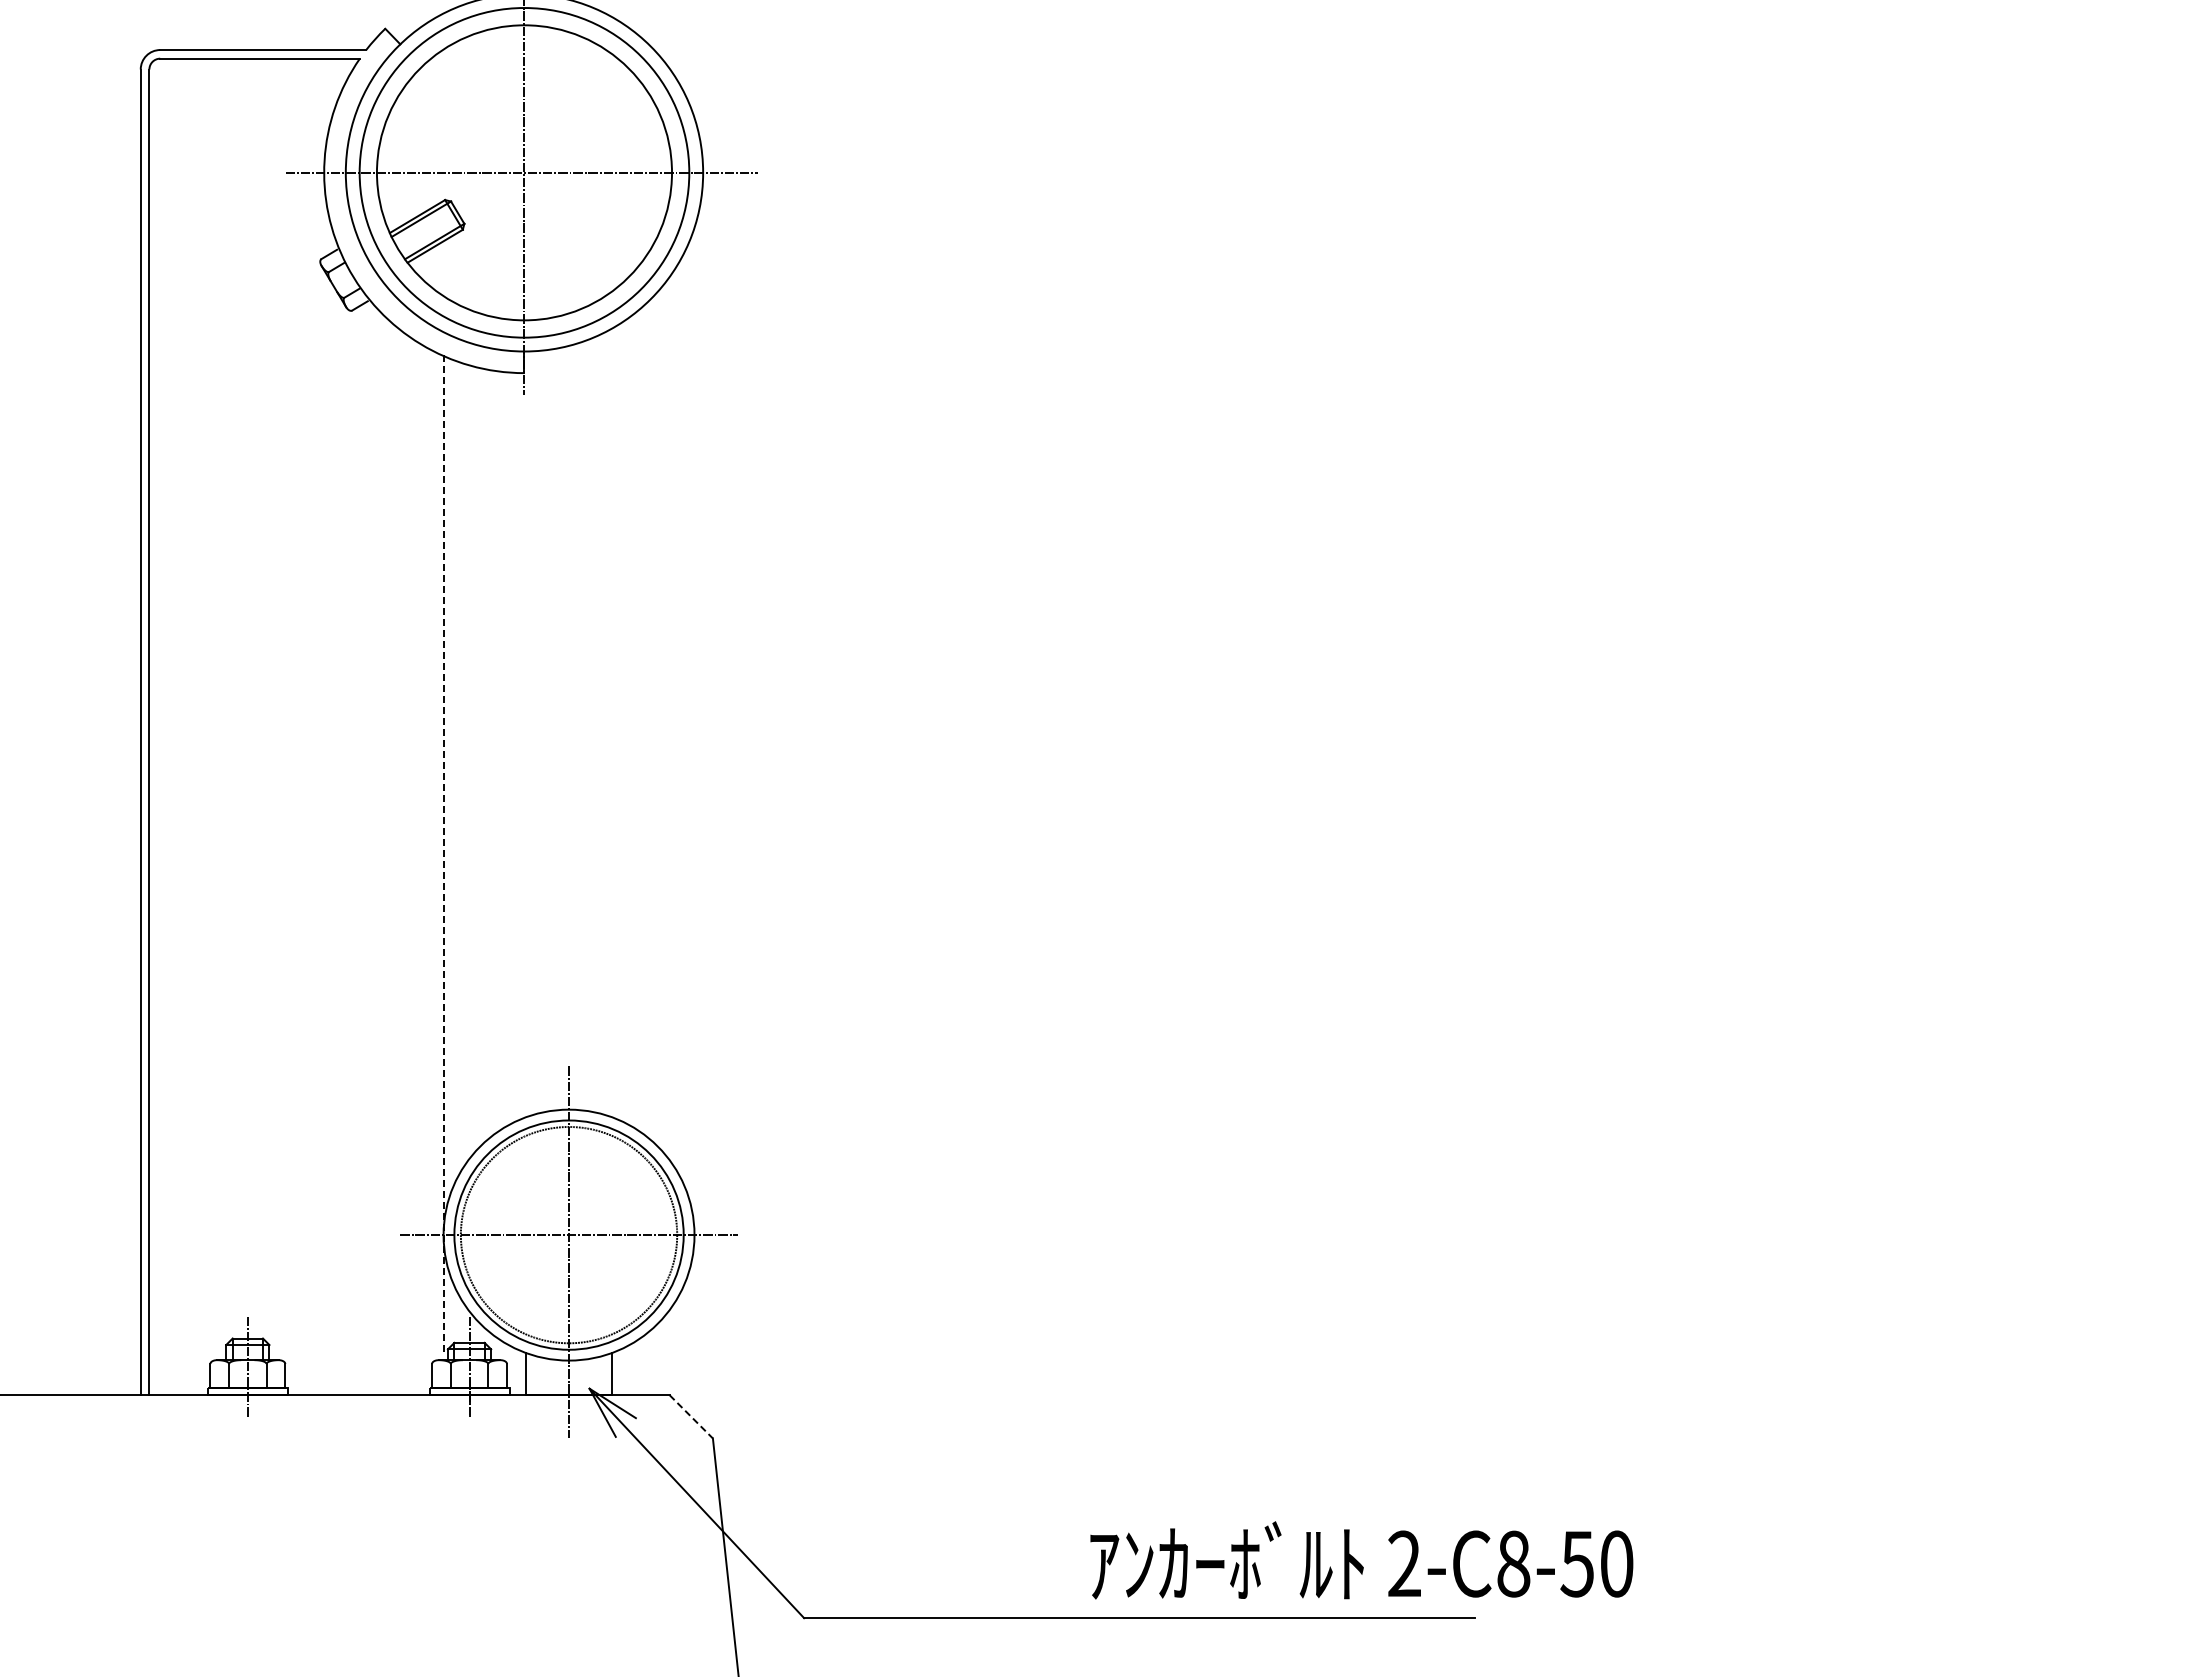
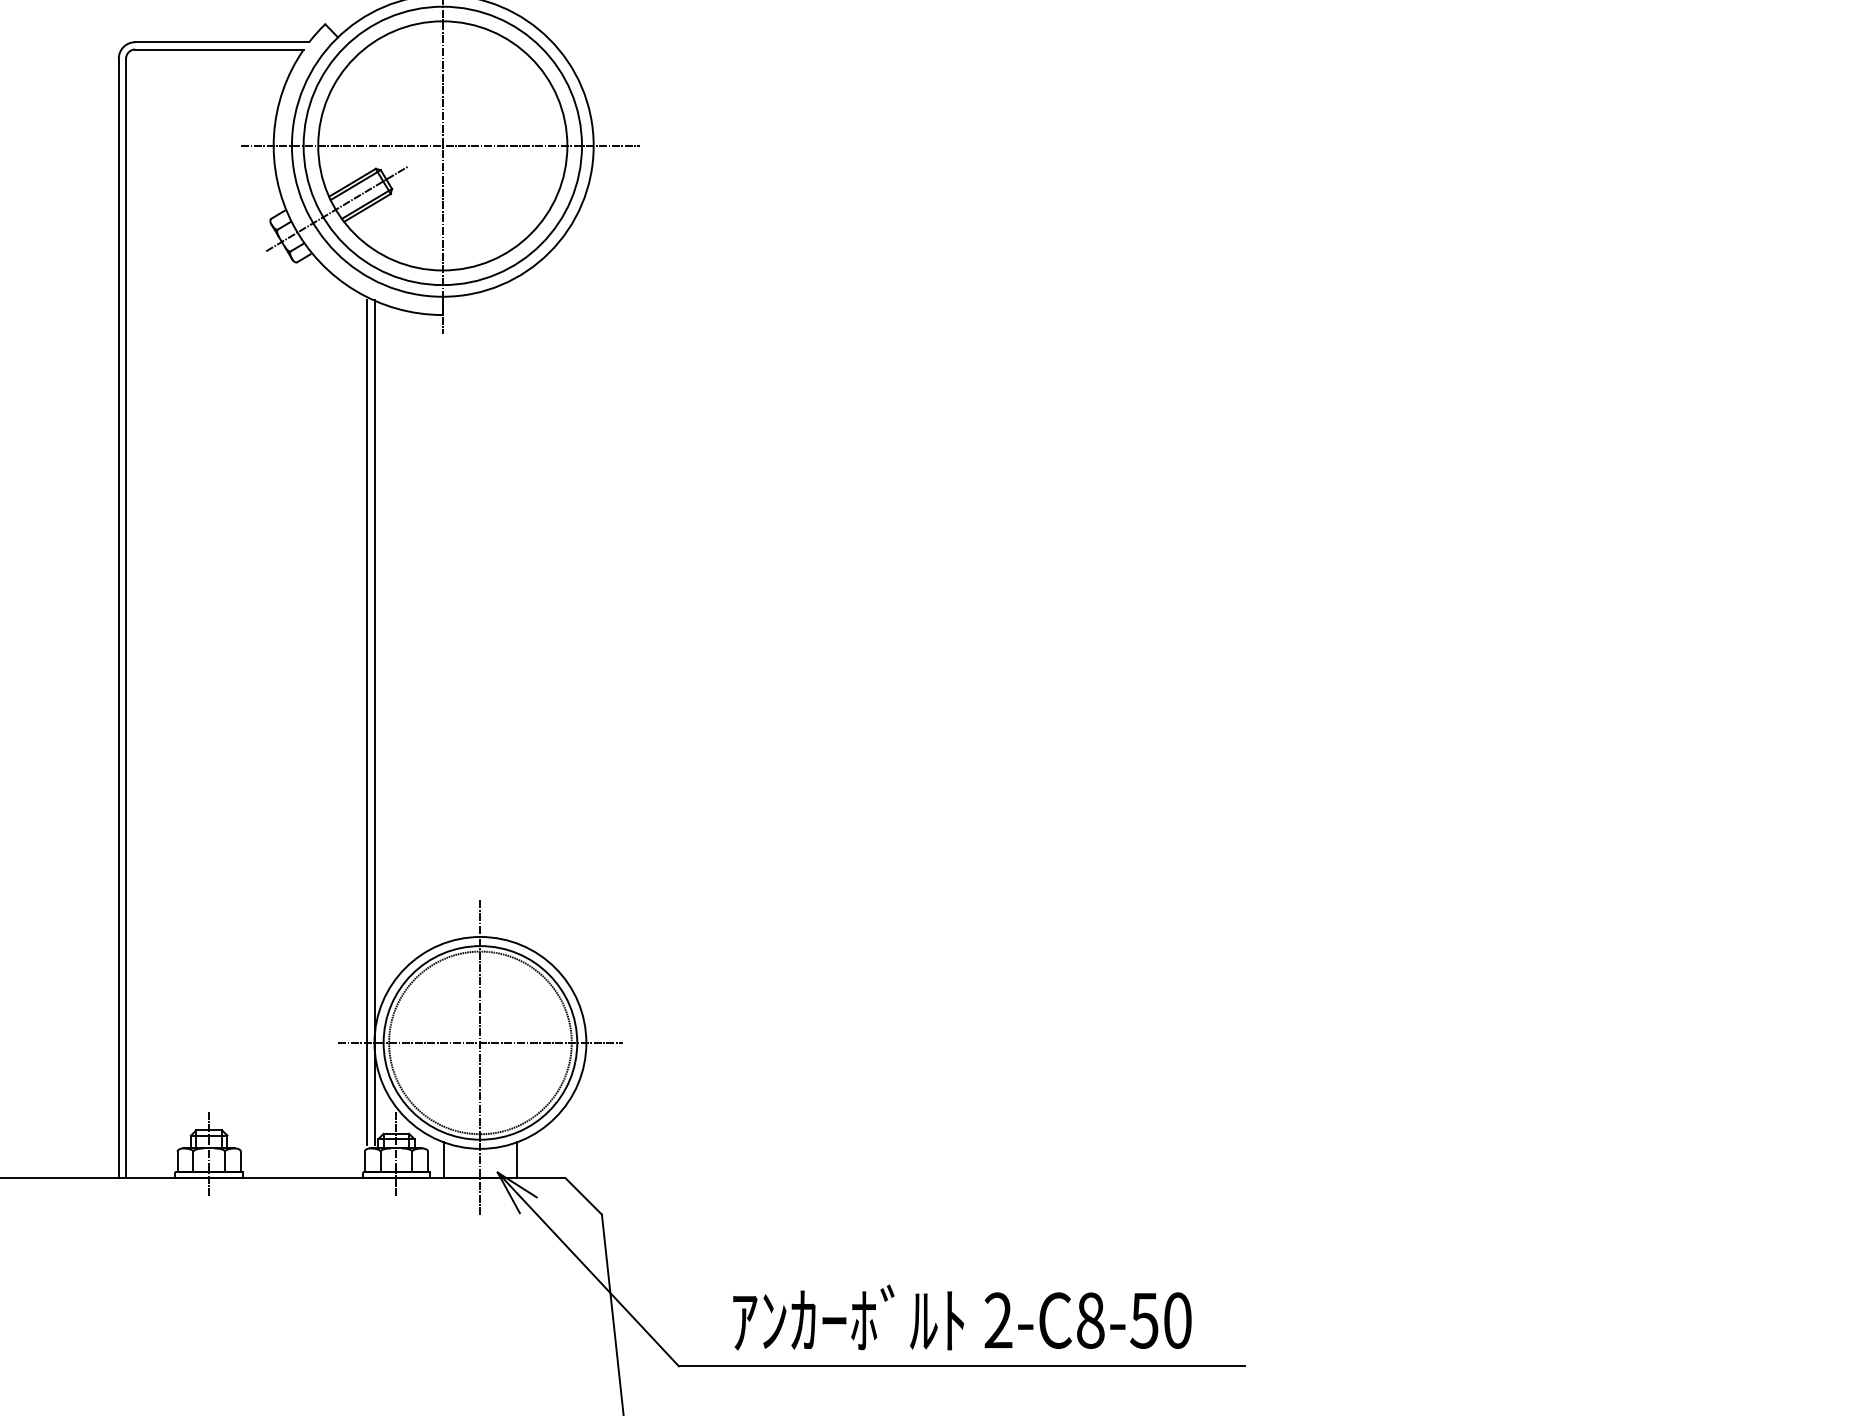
line: (399, 247) -> (337, 208), added
line: (434, 855) -> (366, 722), added
line: (443, 856) -> (374, 723), dashed -> solid
line: (691, 1416) -> (583, 1196), dashed -> solid
text: (1361, 1560) -> (962, 1317), moved

